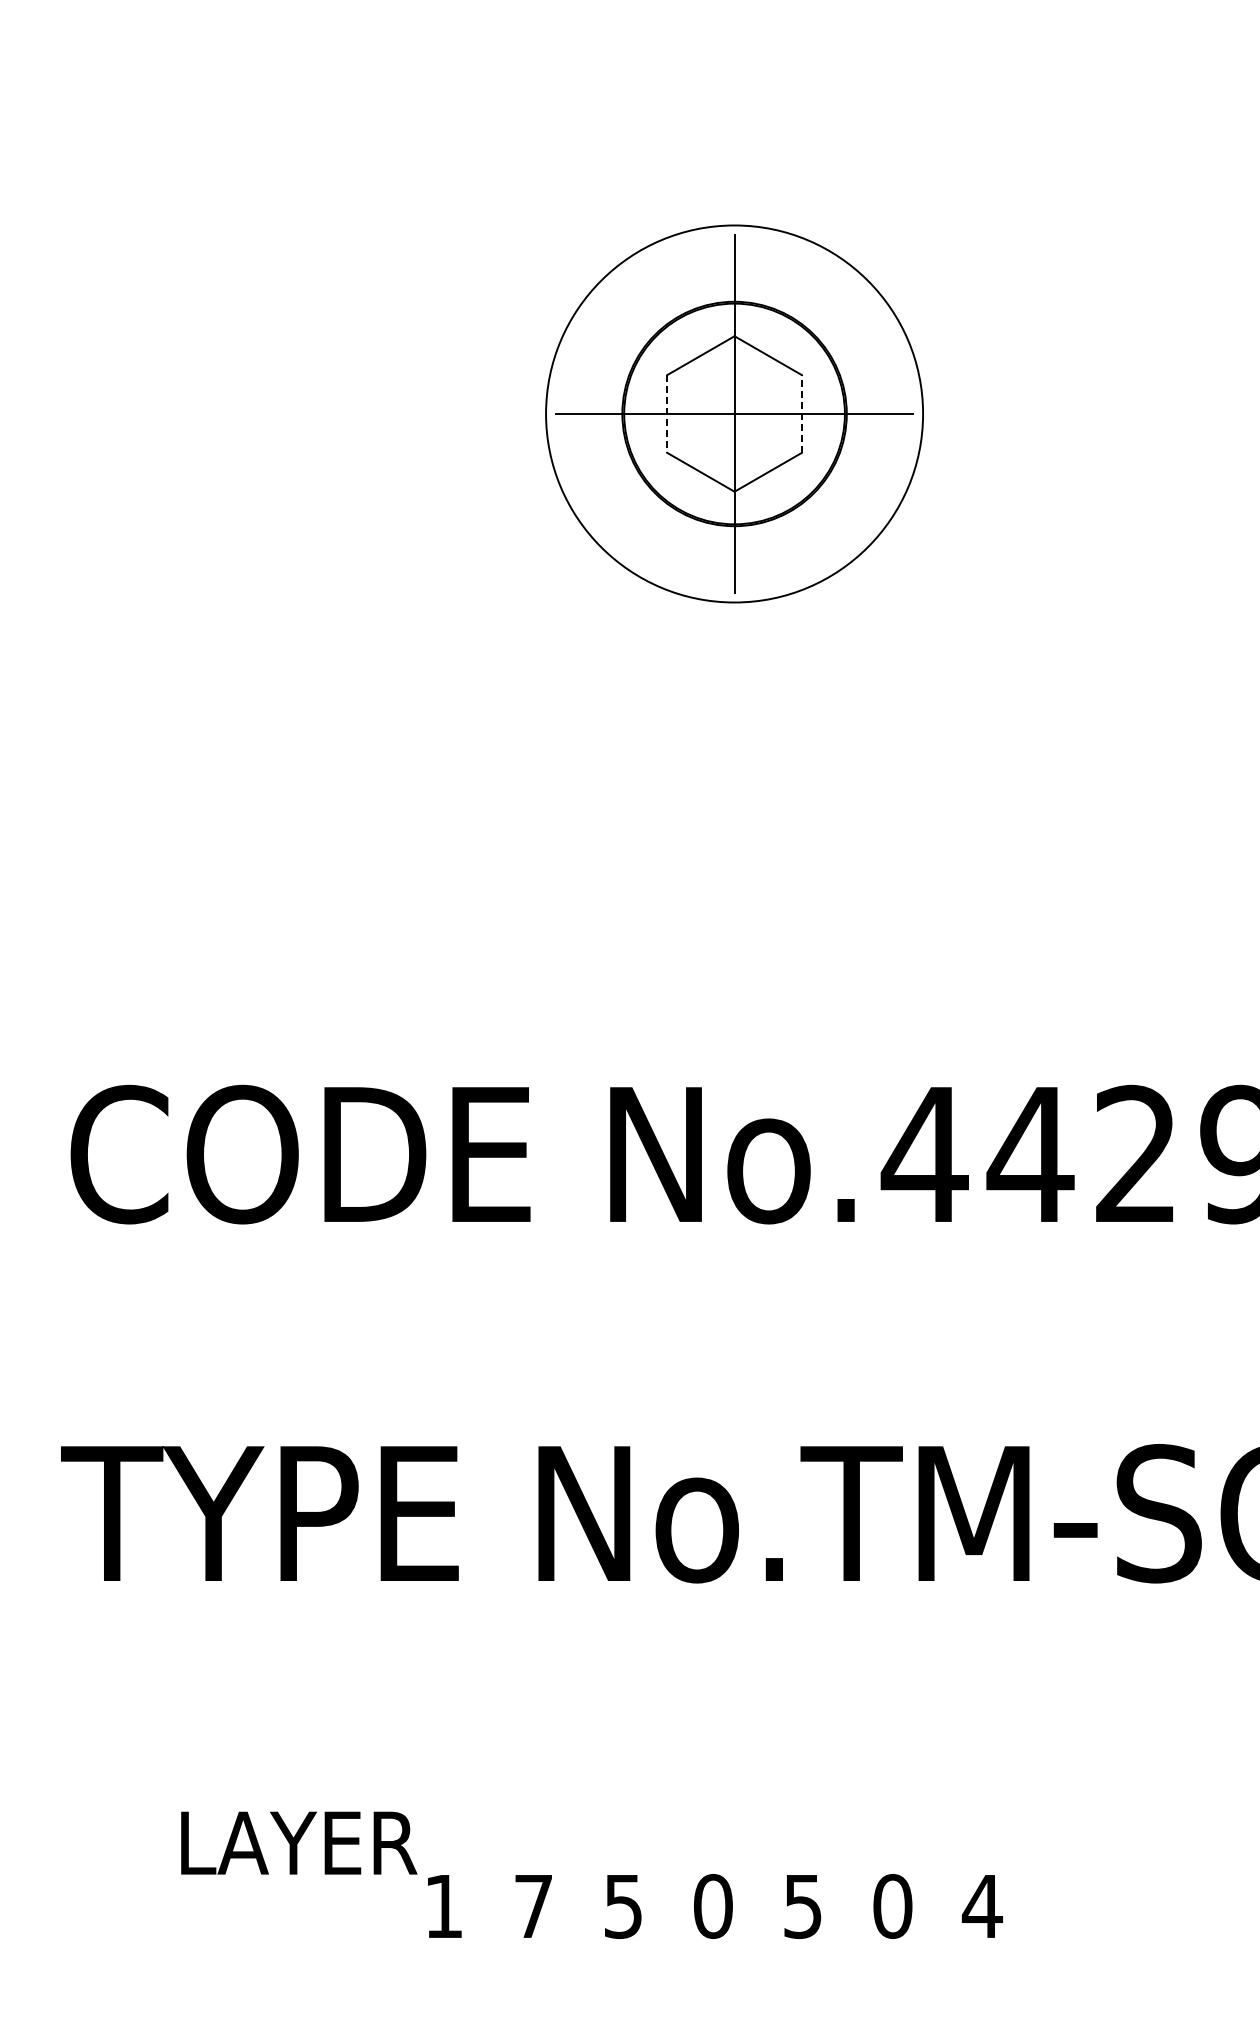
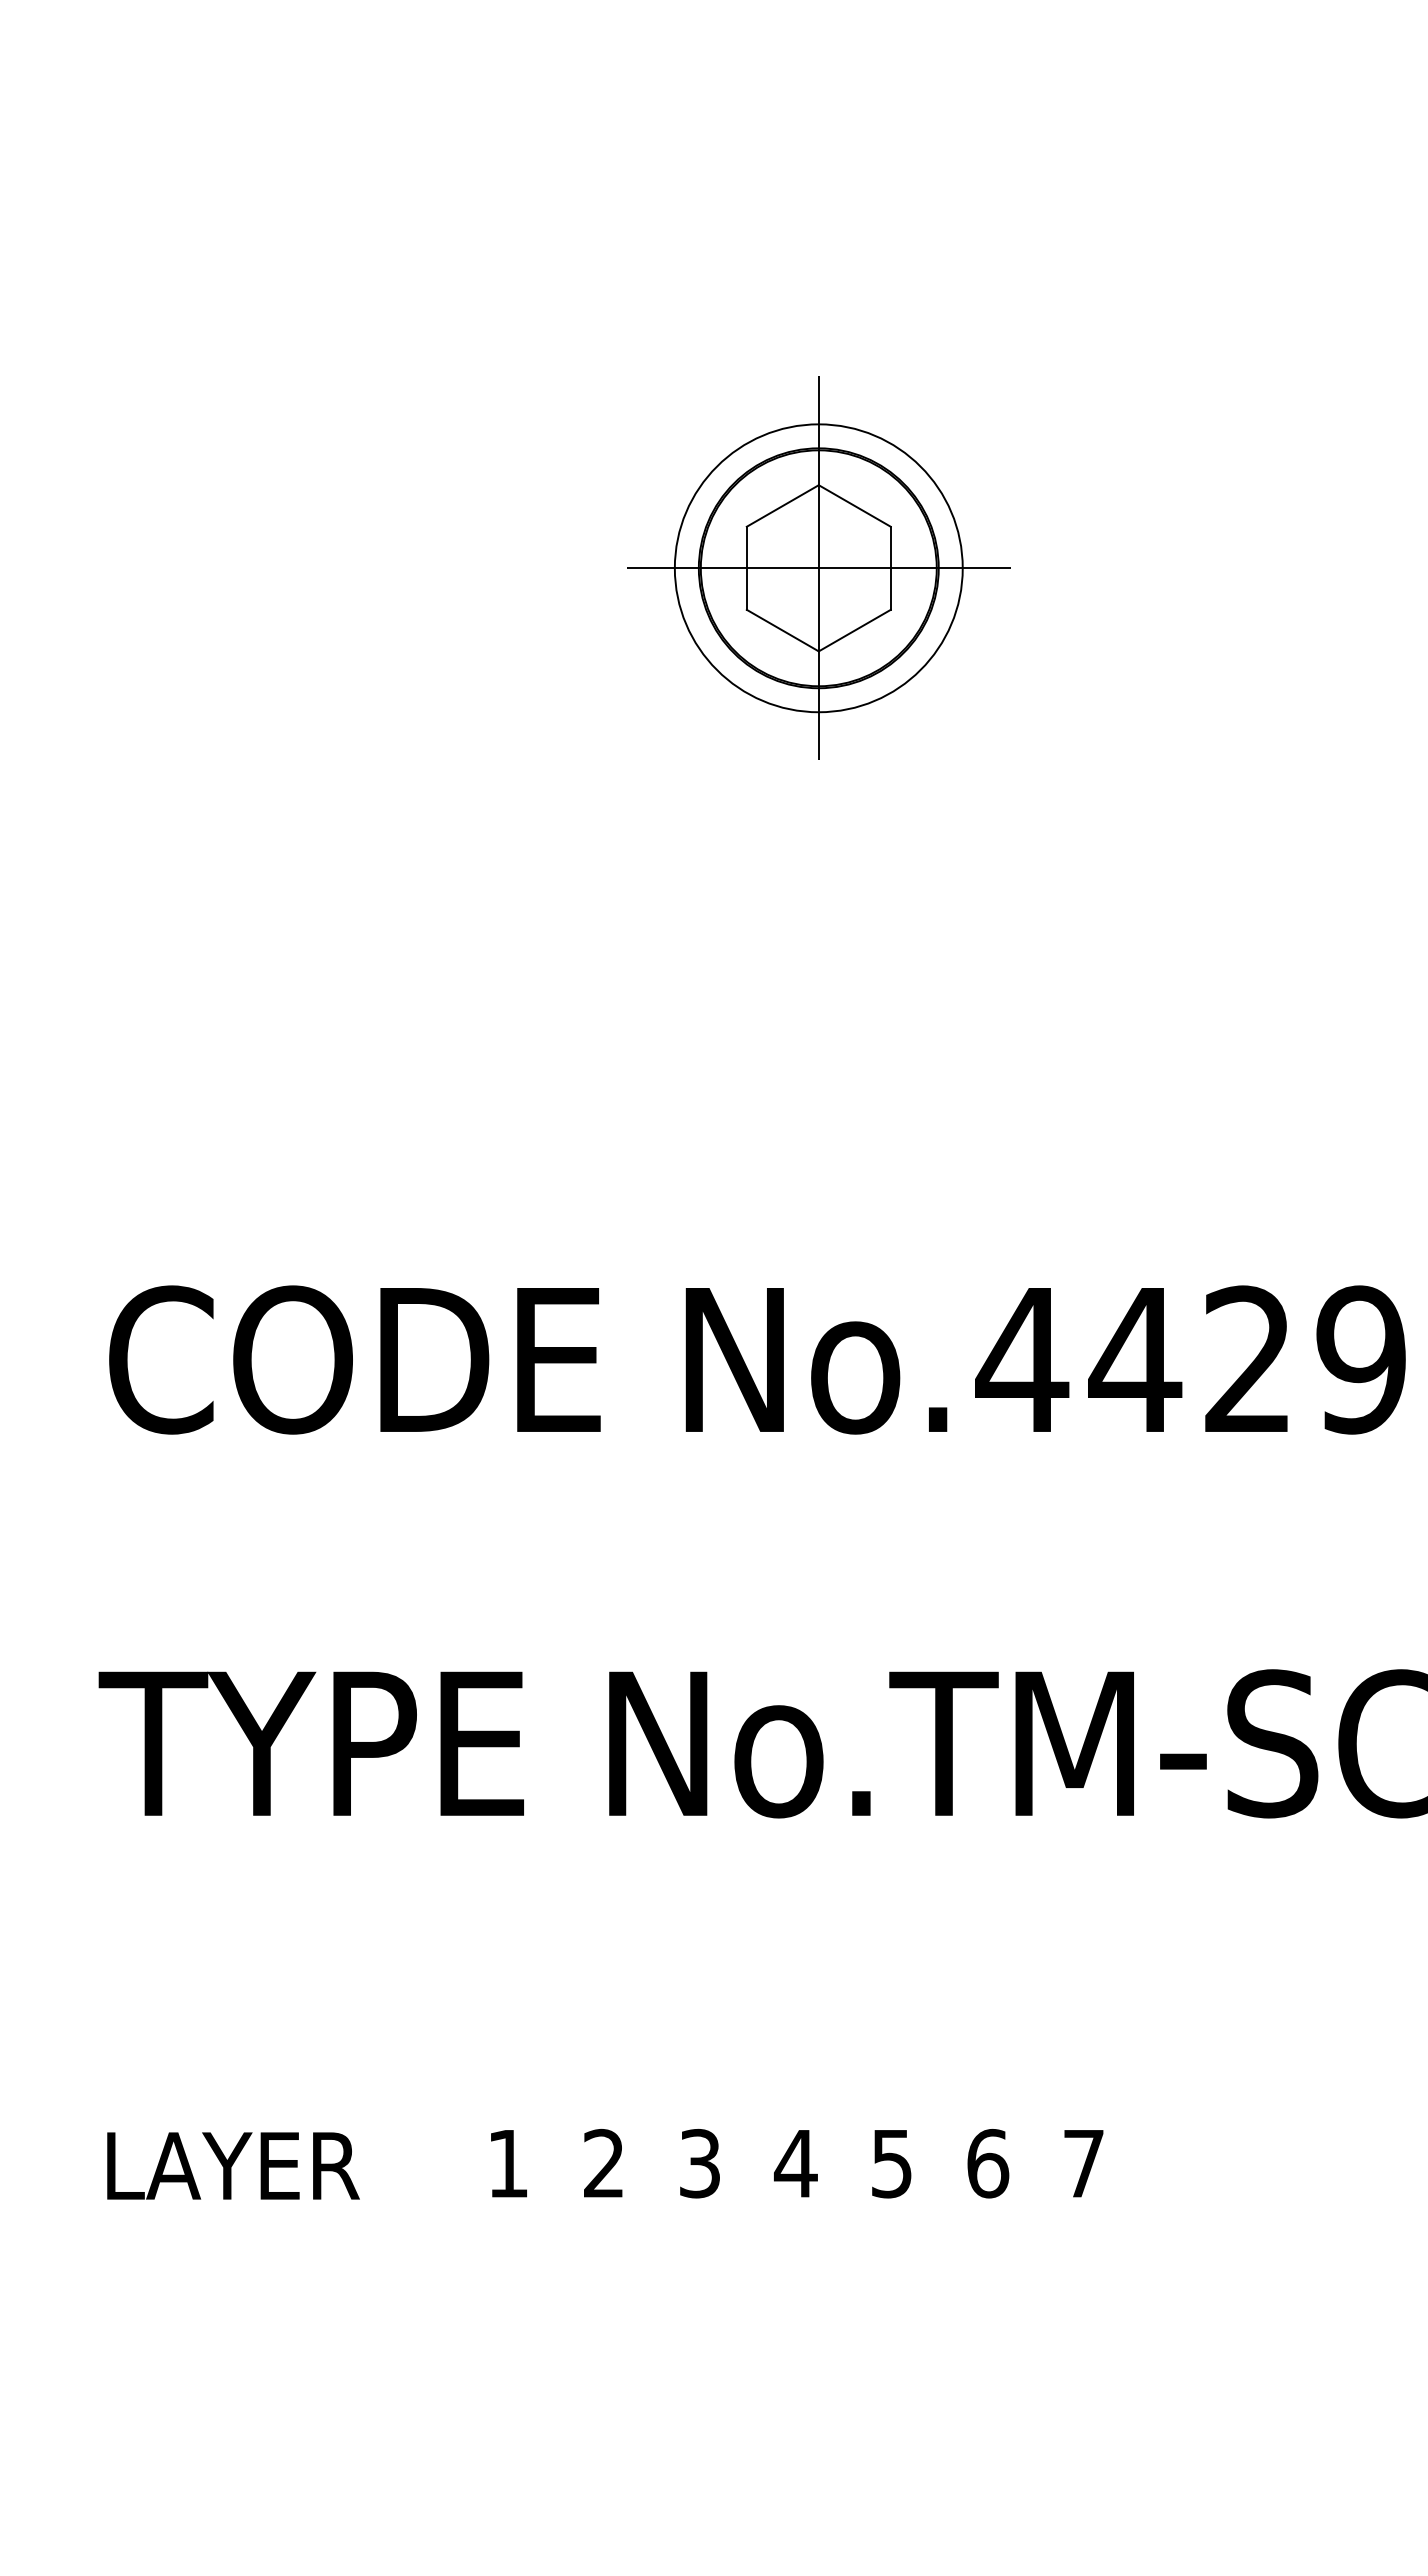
line: (666, 414) -> (746, 568), dashed -> solid
circle: (734, 414) -> (818, 568), size x0.71
line: (801, 414) -> (890, 568), dashed -> solid
text: (299, 1842) -> (233, 2165), moved
text: (533, 1905) -> (603, 2162), 7 -> 2
text: (622, 1905) -> (699, 2162), 5 -> 3
text: (712, 1906) -> (795, 2163), 0 -> 4
text: (893, 1906) -> (988, 2163), 0 -> 6
text: (982, 1906) -> (1083, 2163), 4 -> 7

